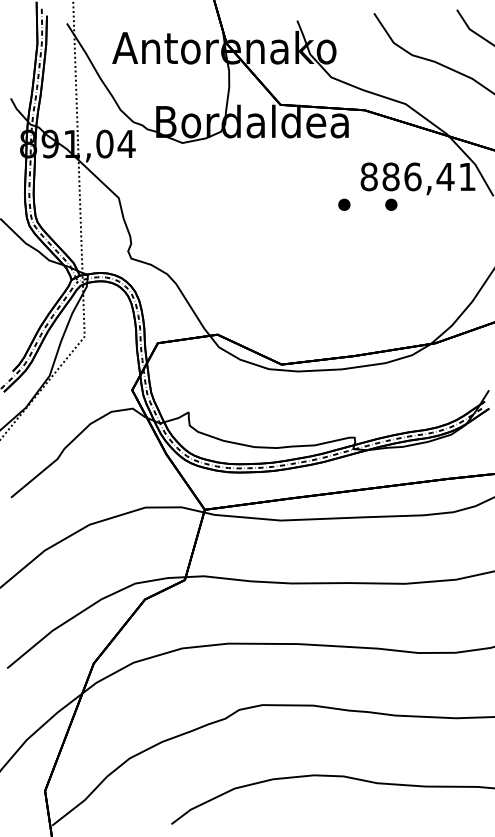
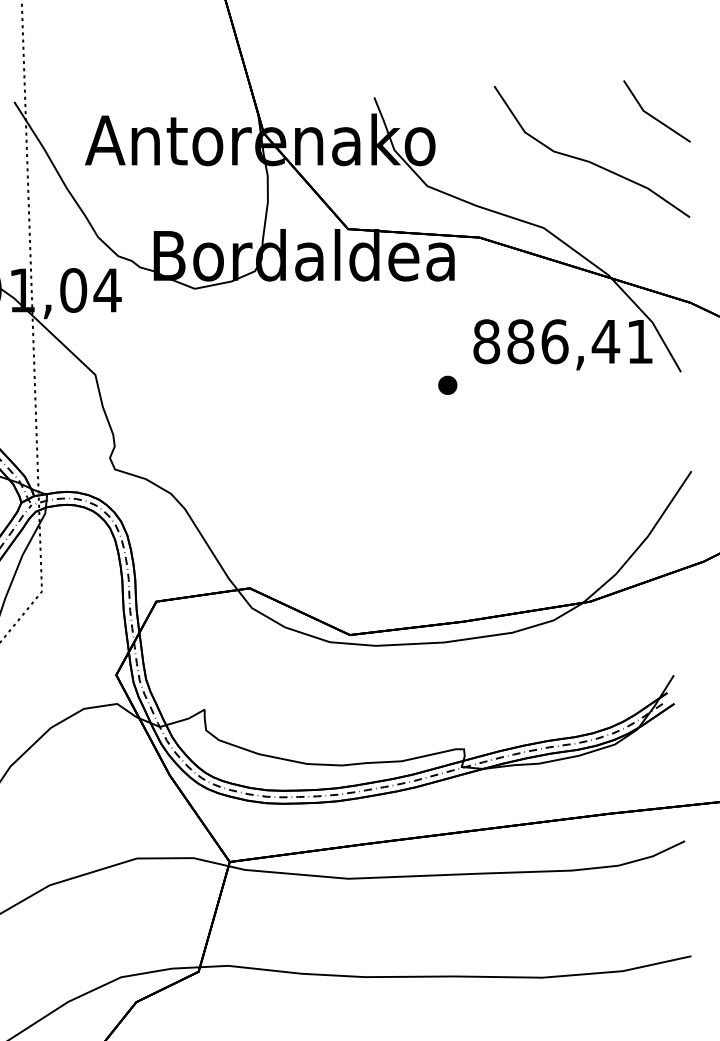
part: (391, 204) -> (521, 384), removed

